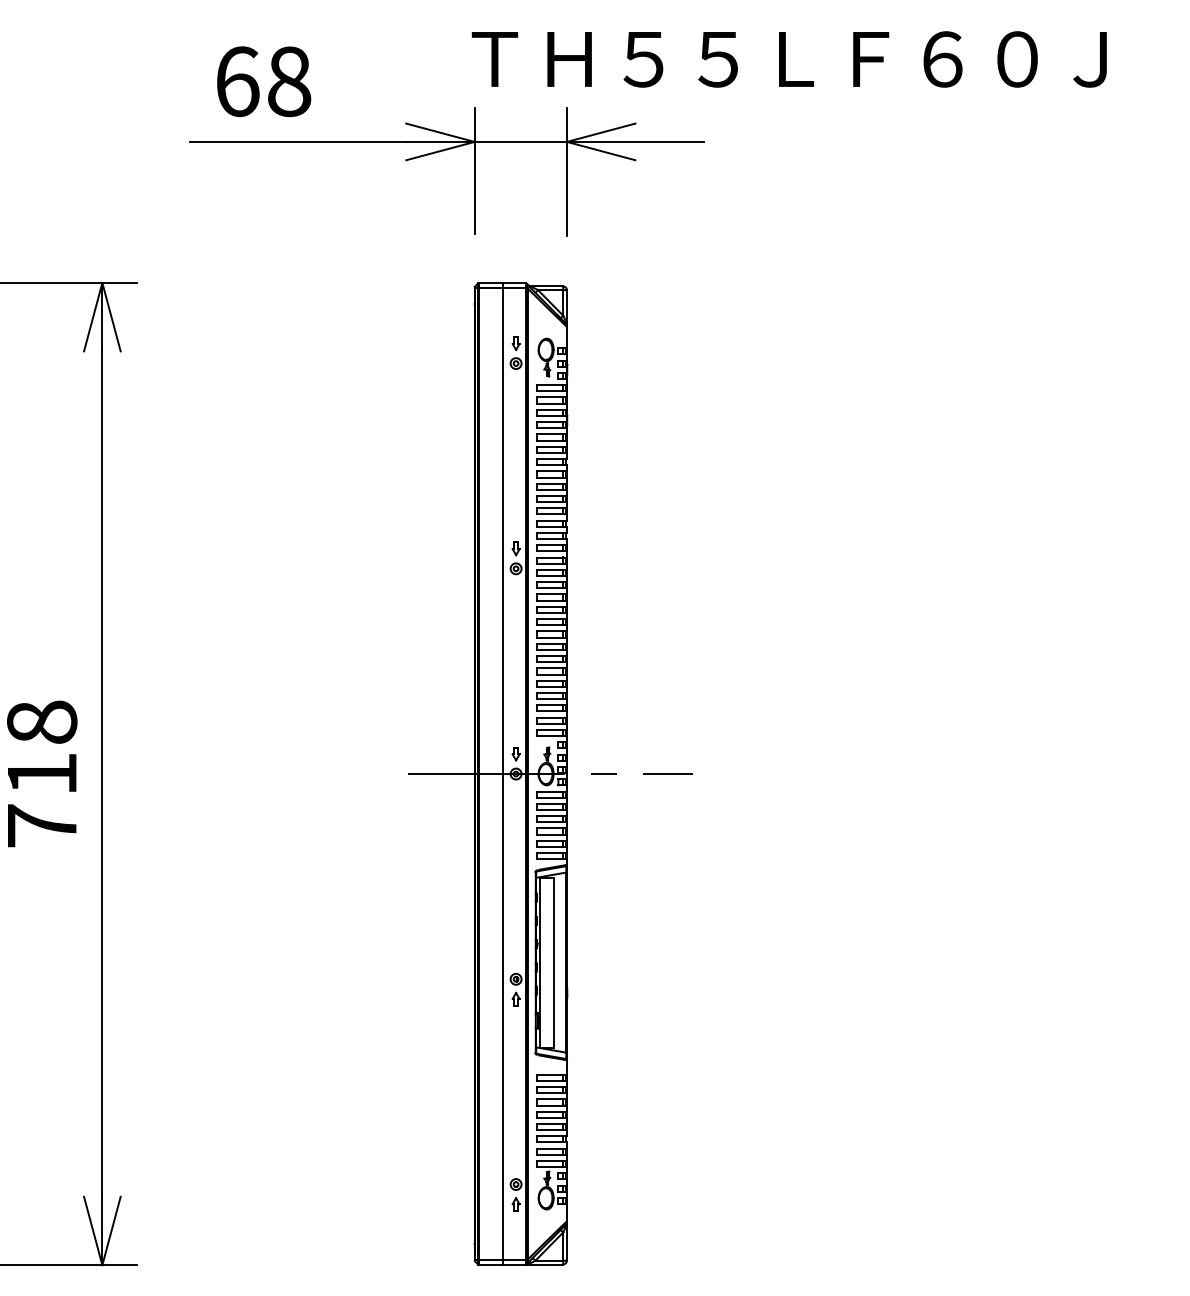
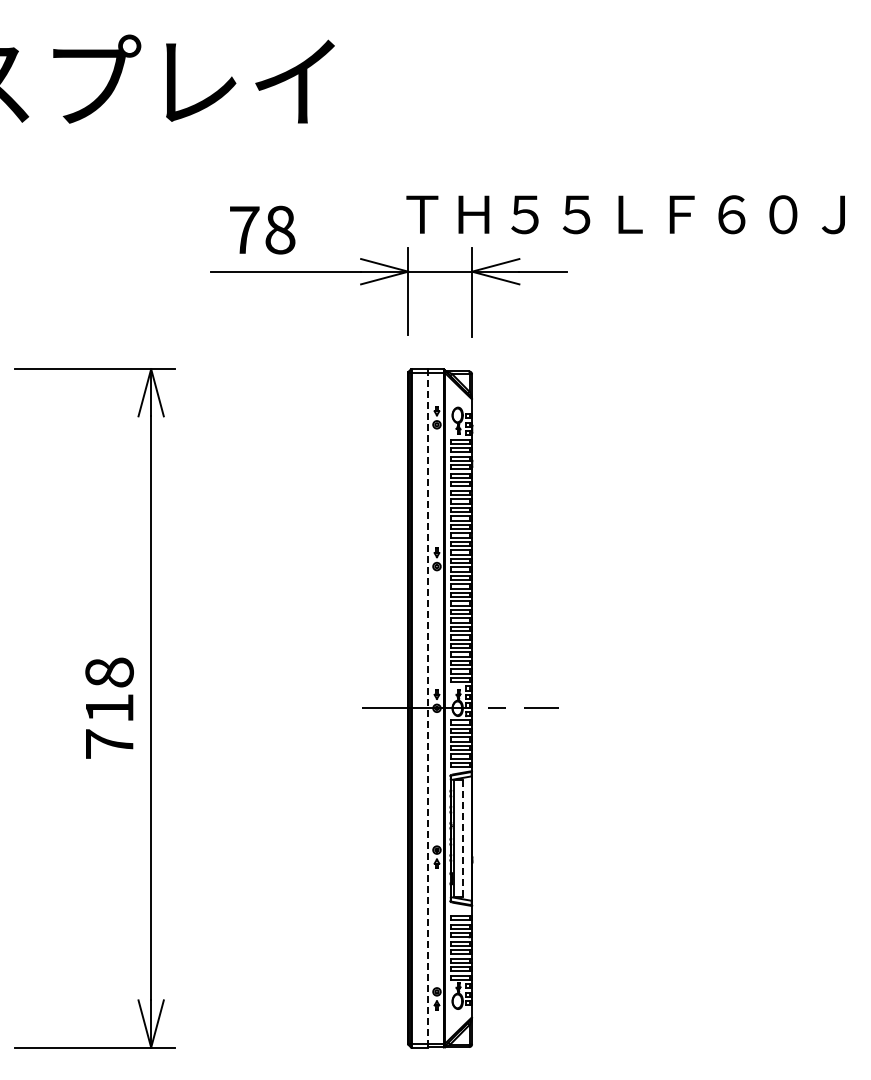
text: (237, 80) -> (244, 229), 68 -> 78
line: (503, 774) -> (428, 708), solid -> dashed
line: (553, 962) -> (462, 838), solid -> dashed

